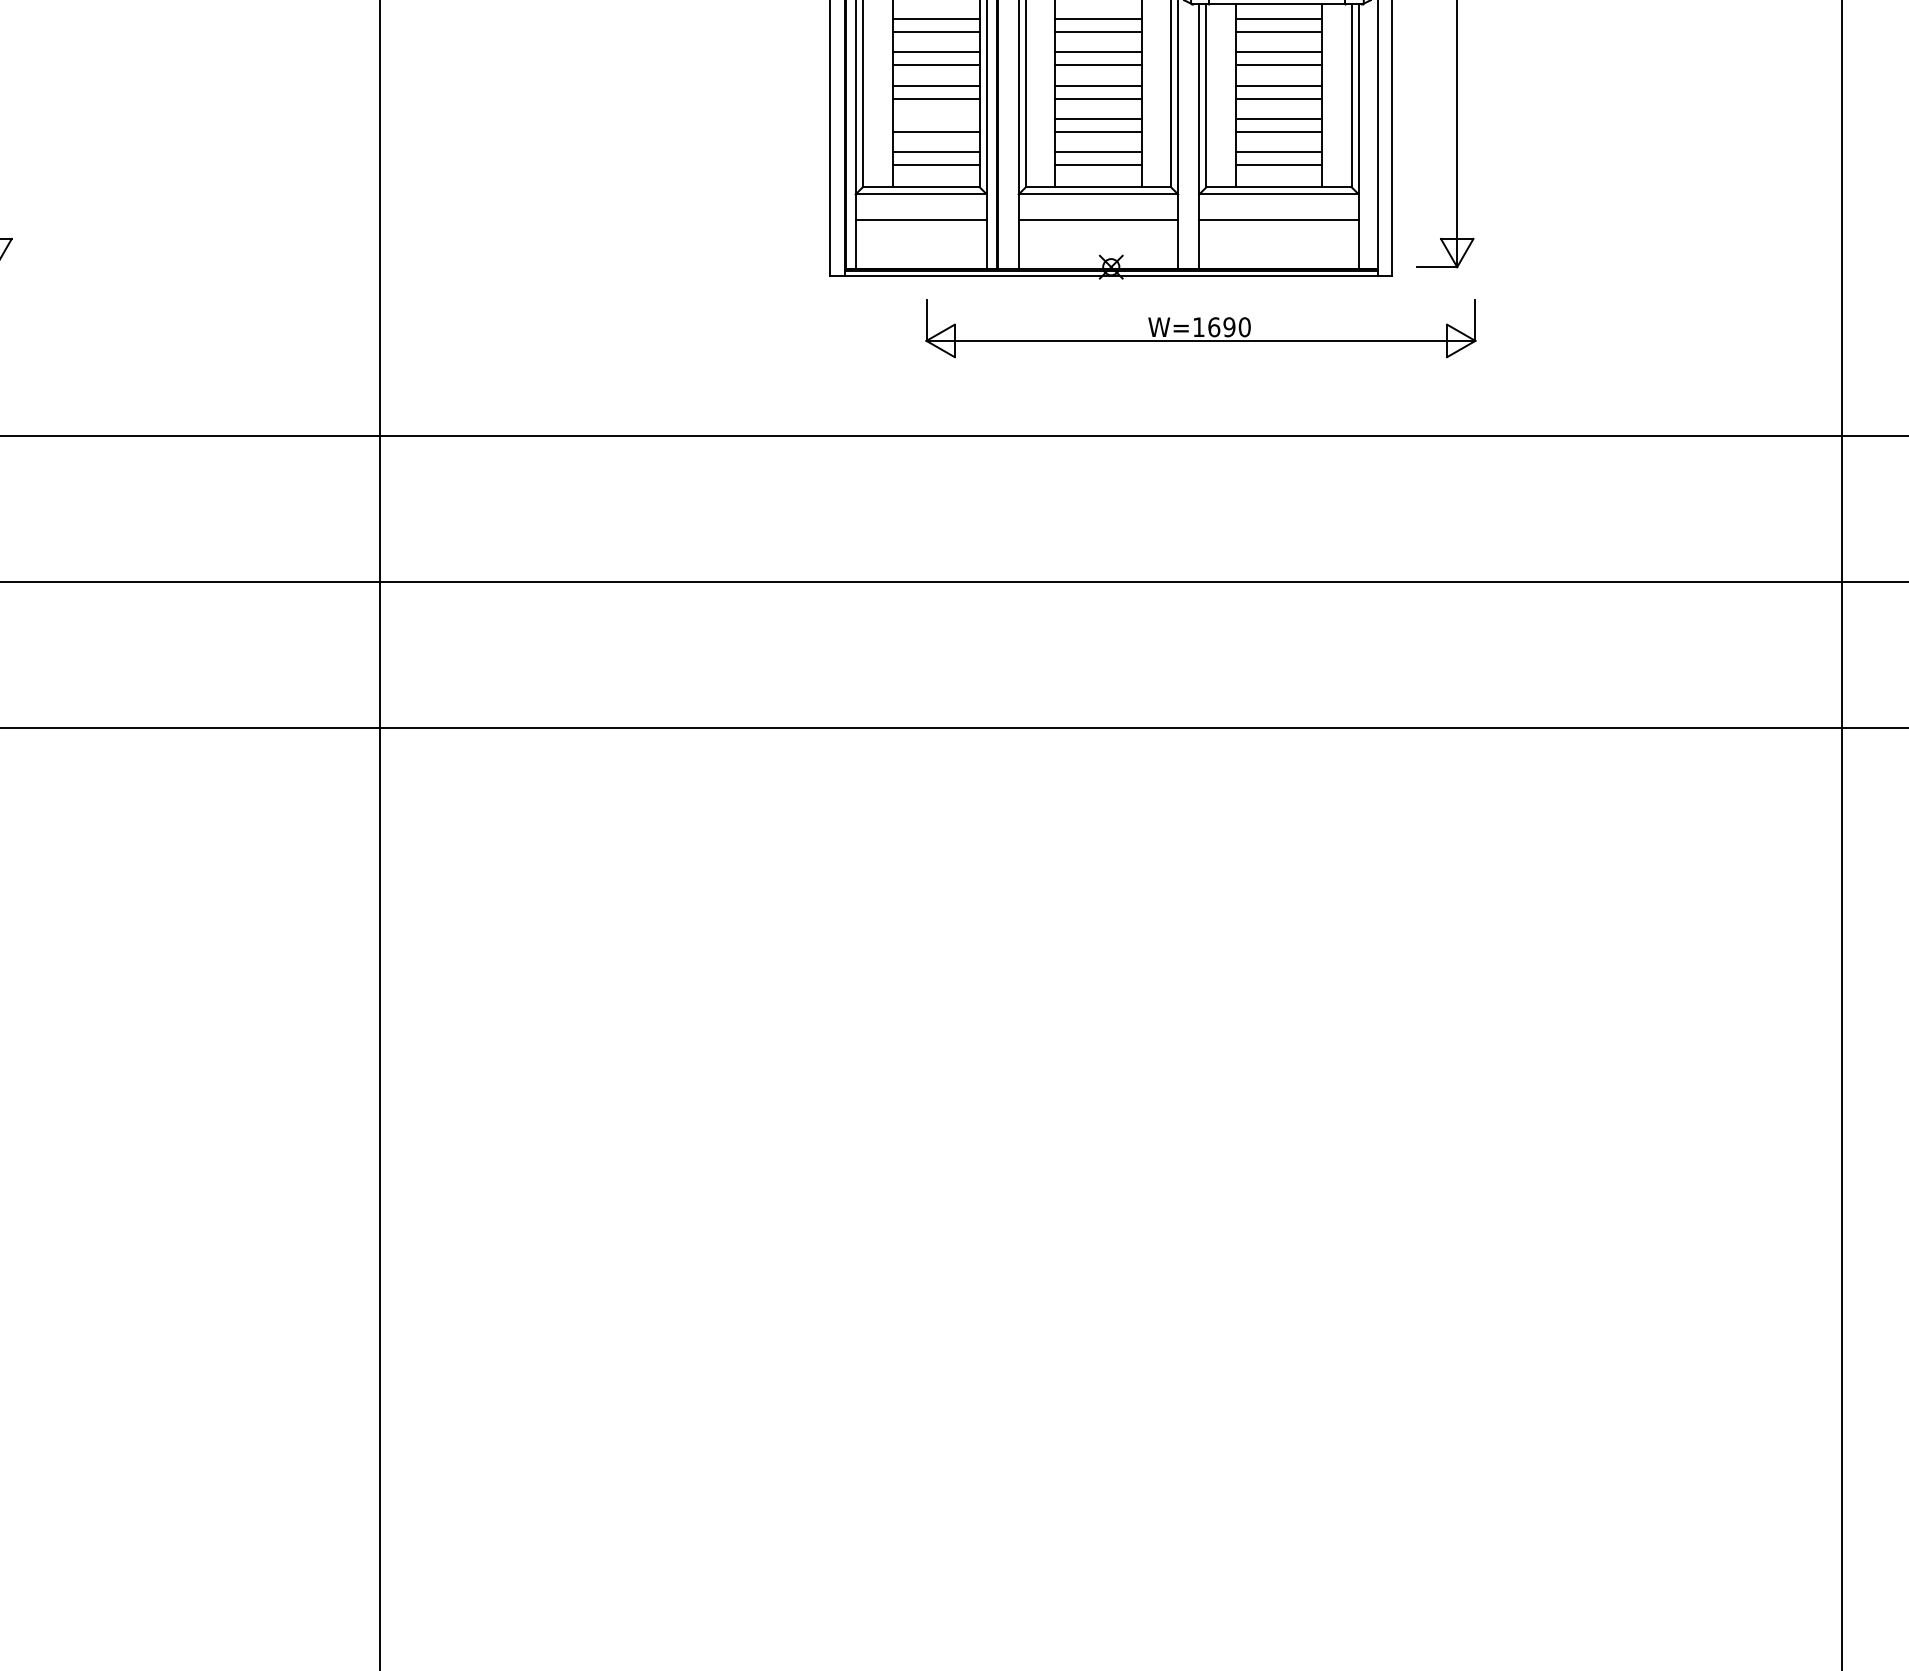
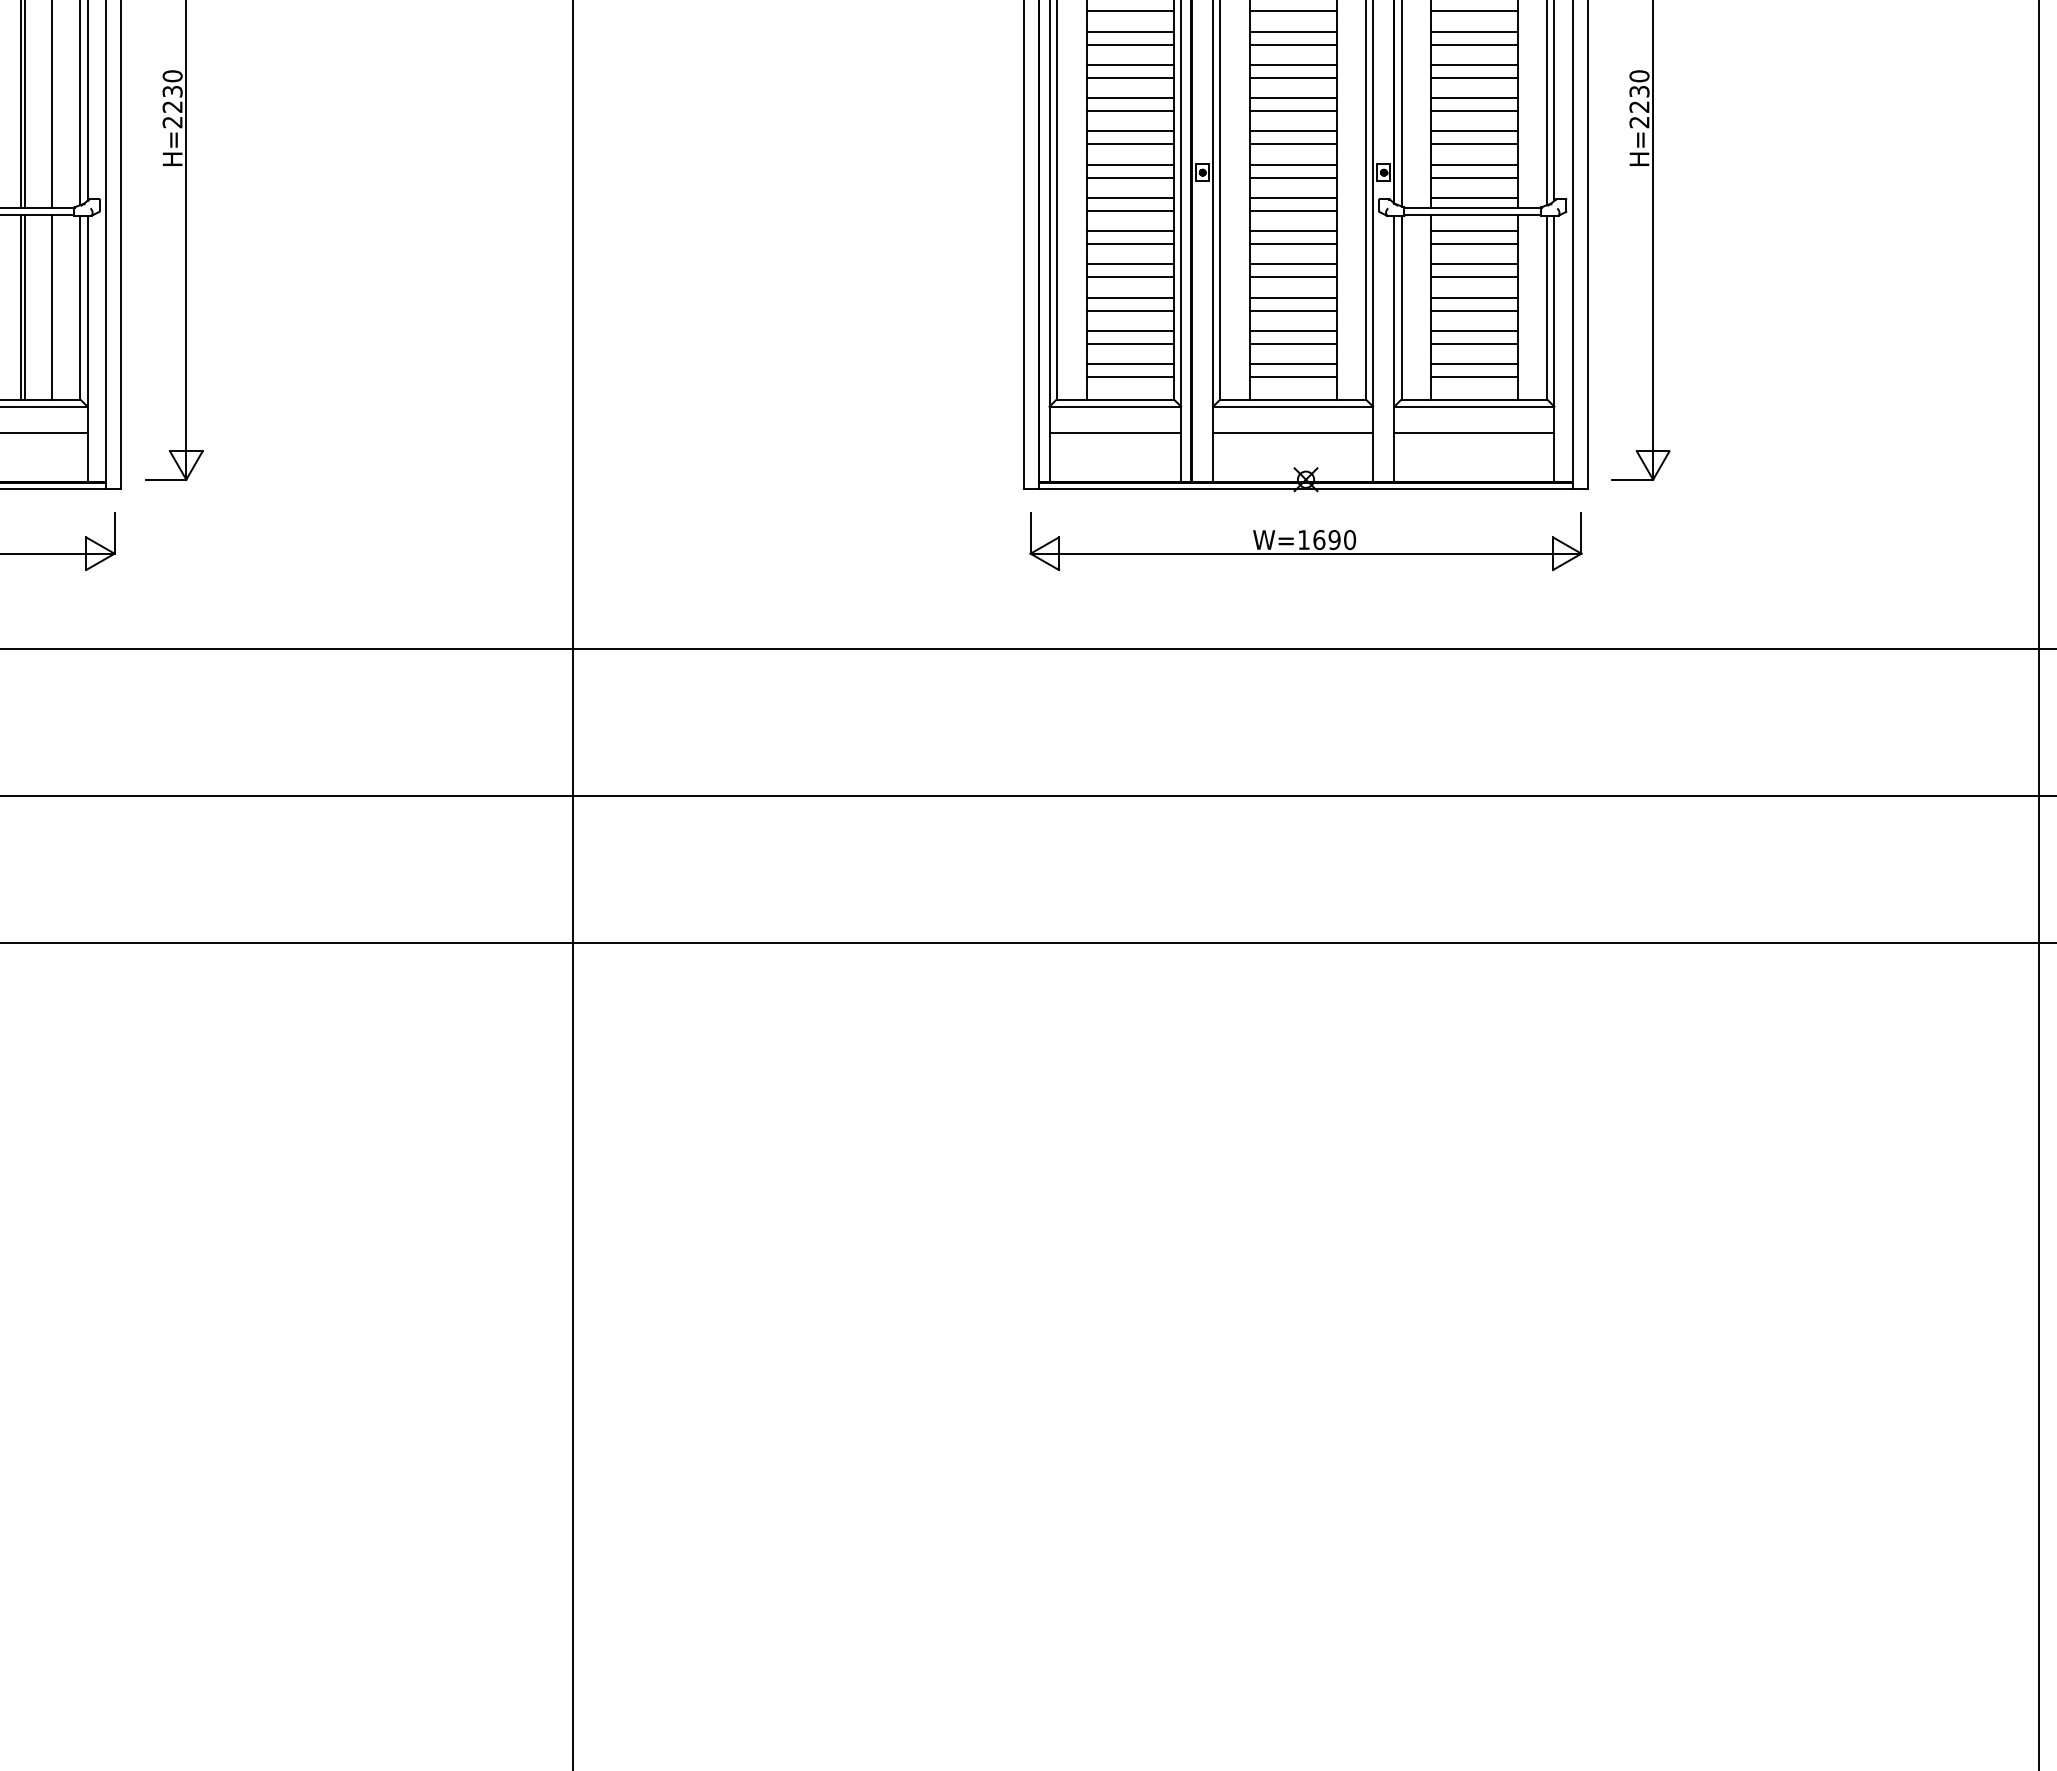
line: (936, 118) -> (1130, 330), added
part: (1200, 328) -> (1305, 541), moved

